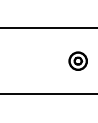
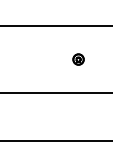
part: (78, 61) -> (78, 59), size x0.6

